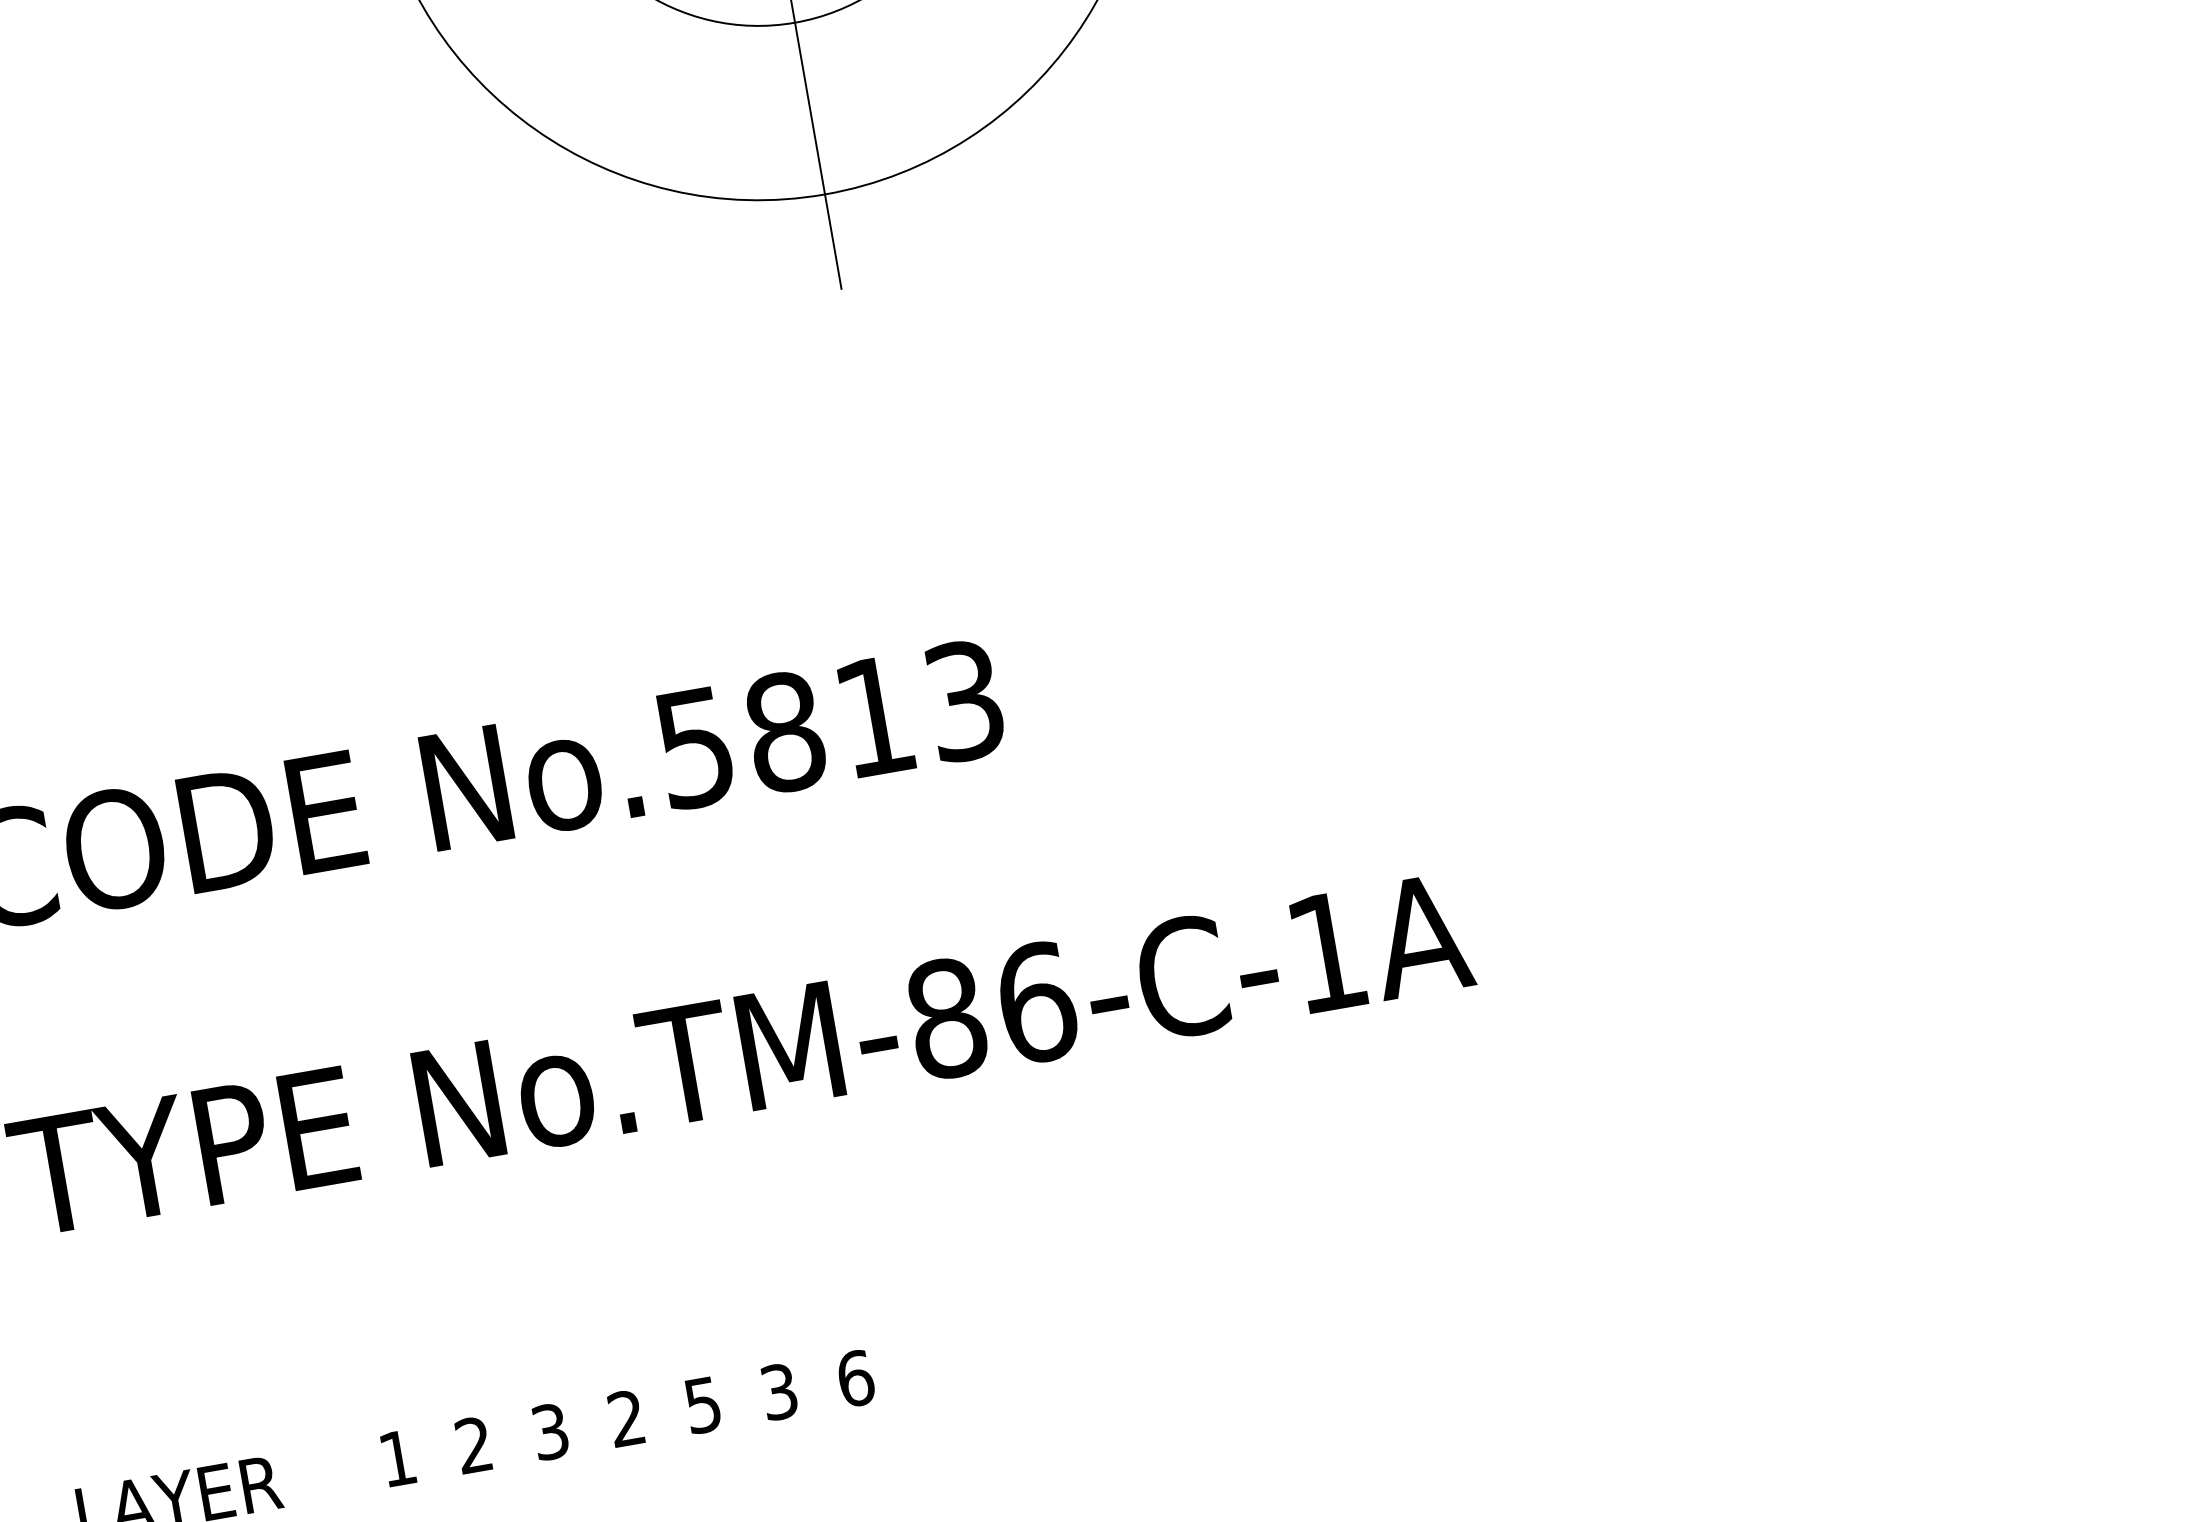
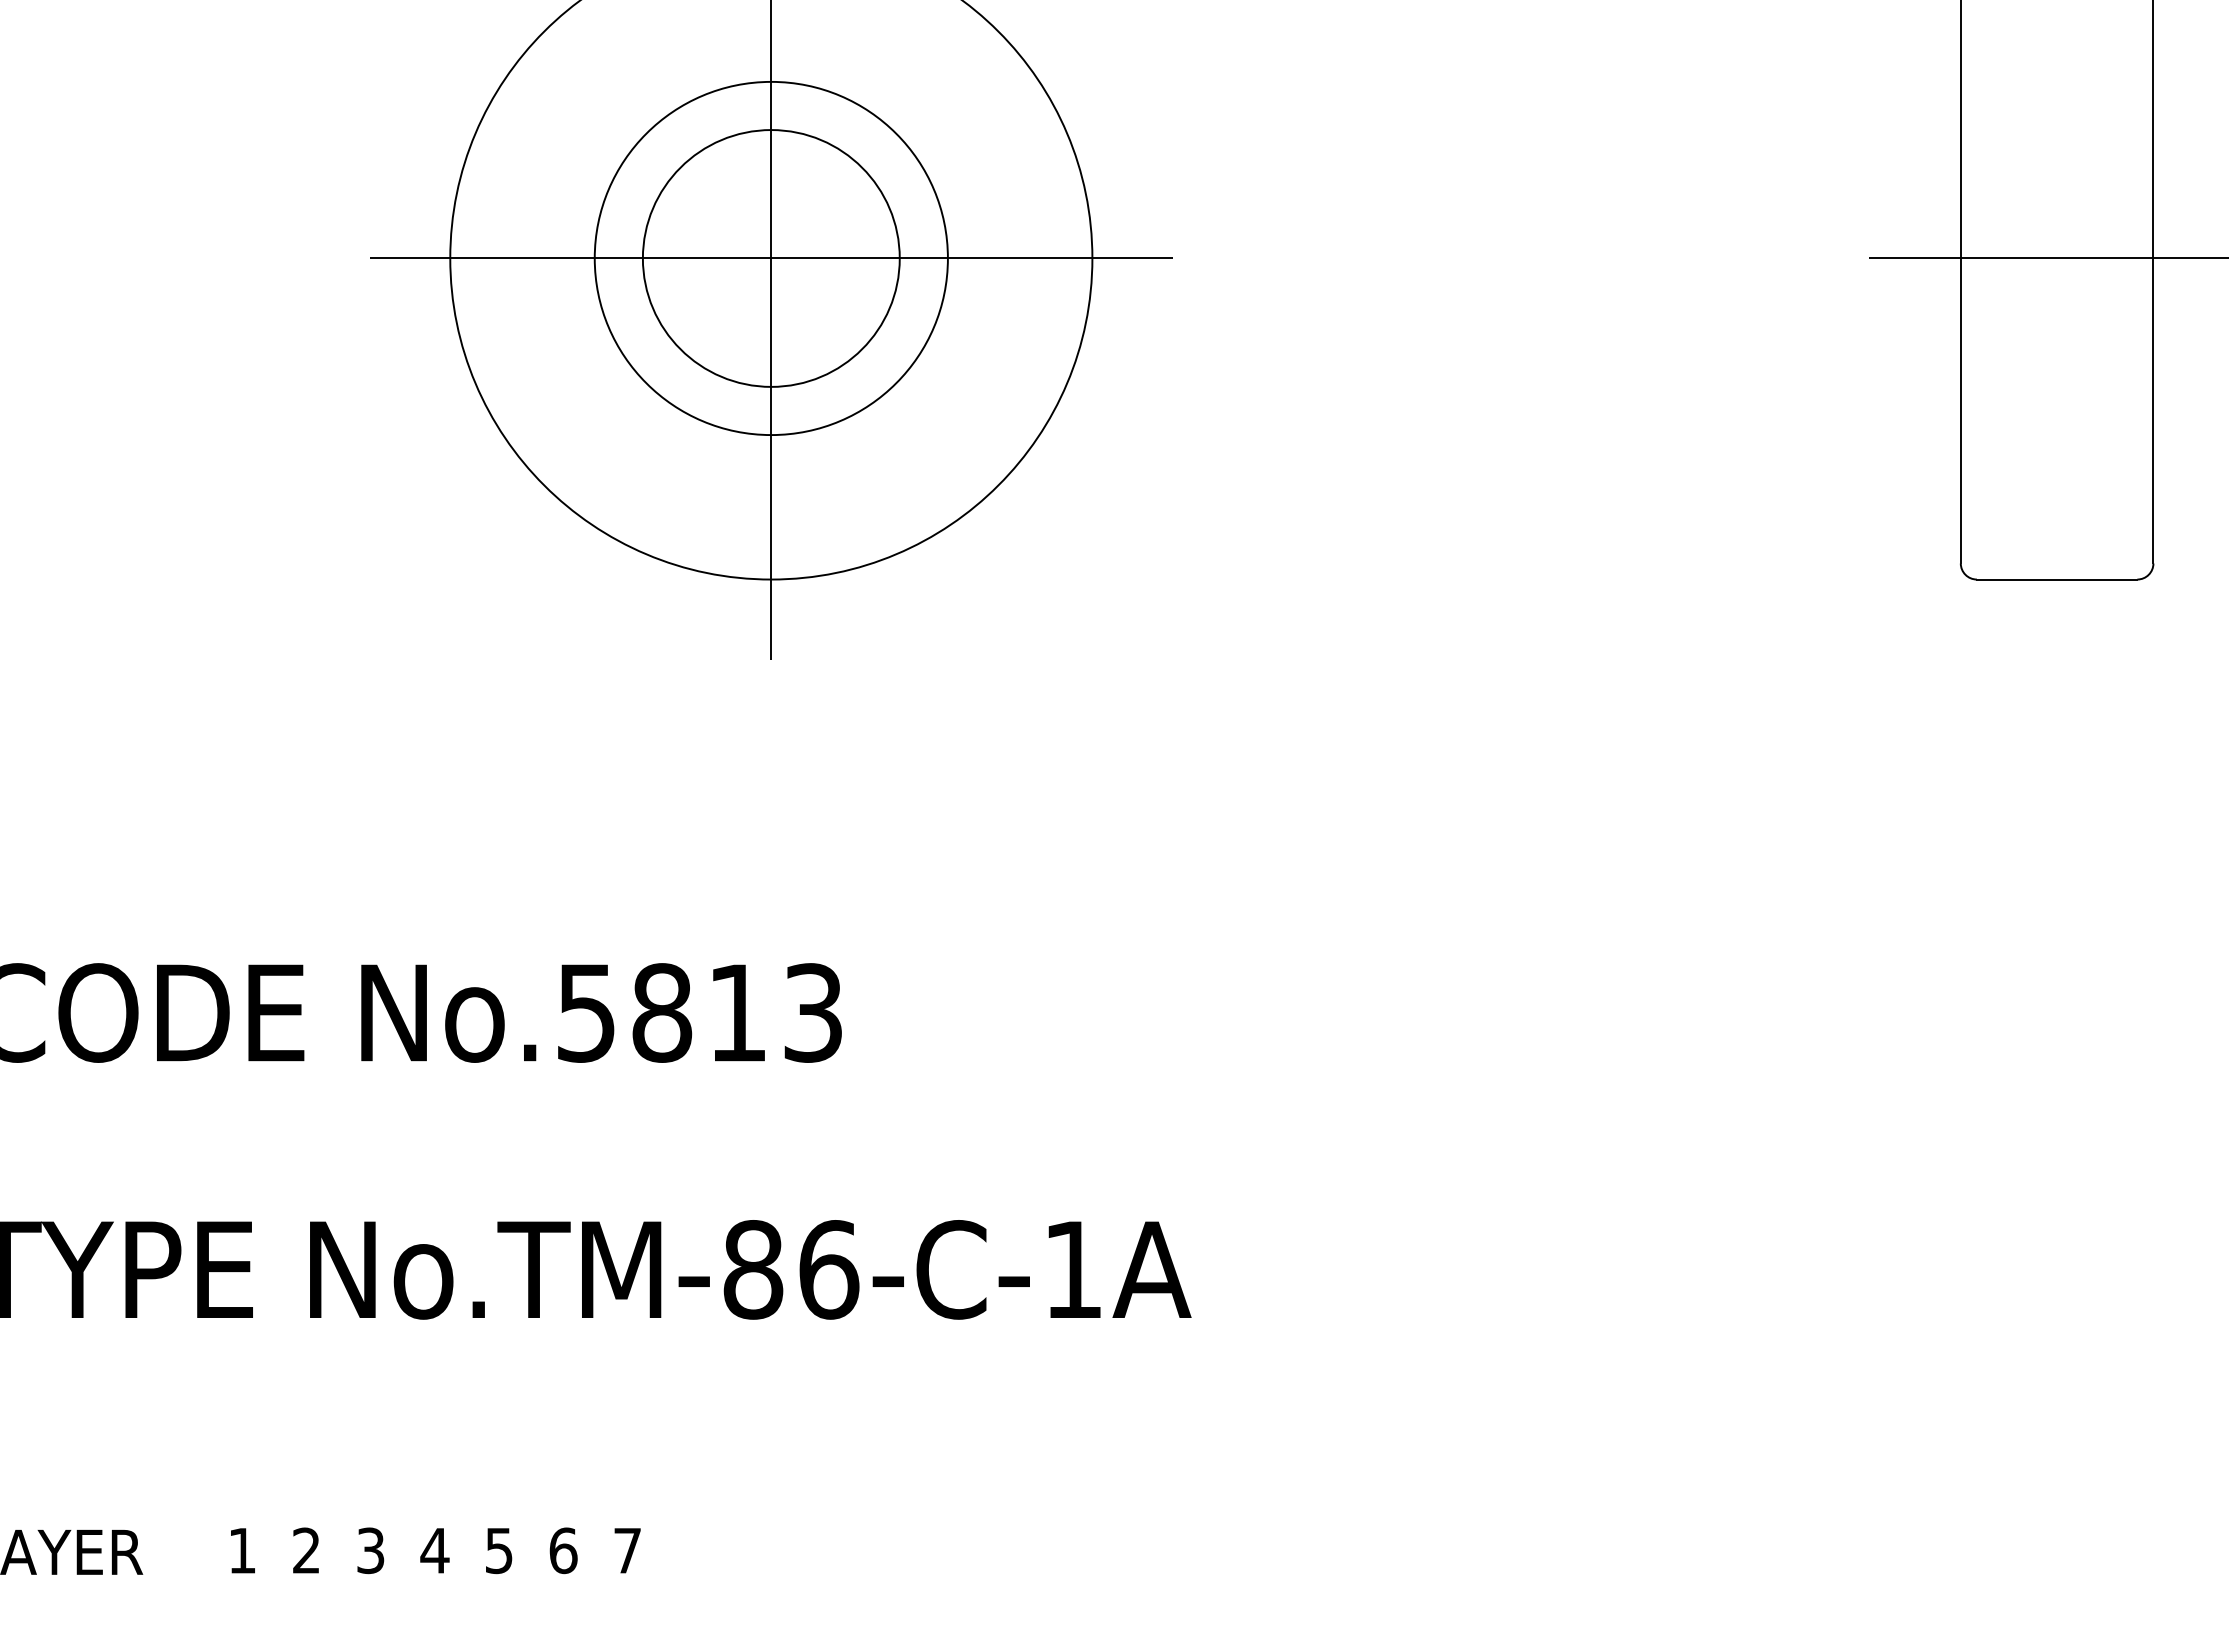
text: (855, 1378) -> (627, 1550), 6 -> 7
text: (779, 1391) -> (563, 1550), 3 -> 6
text: (626, 1418) -> (434, 1550), 2 -> 4

